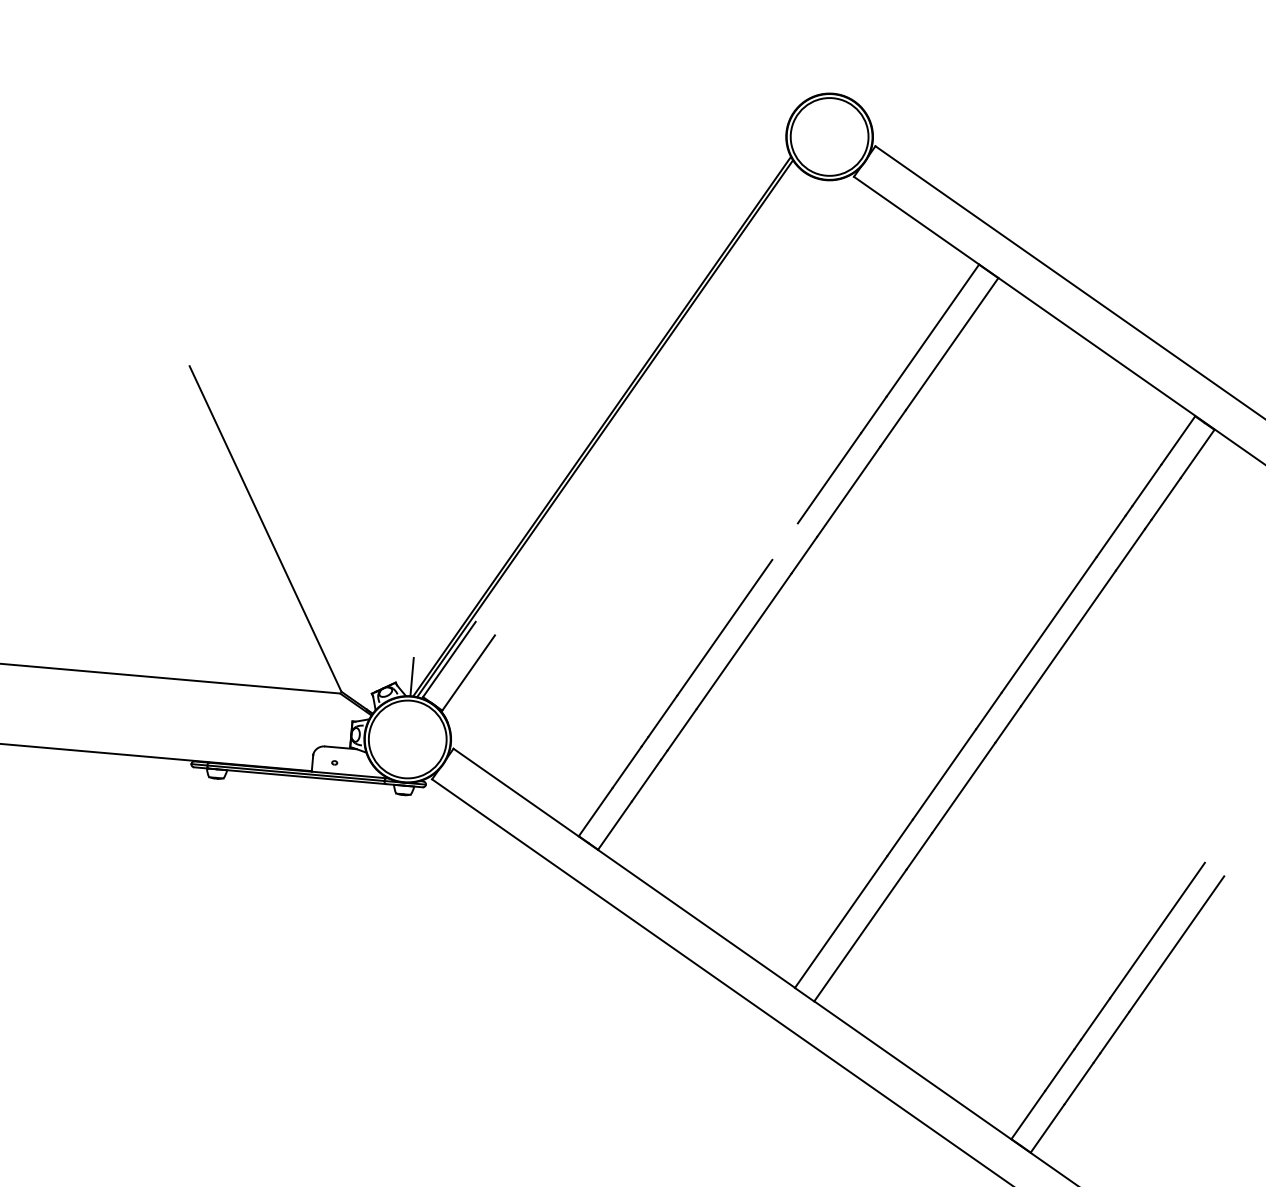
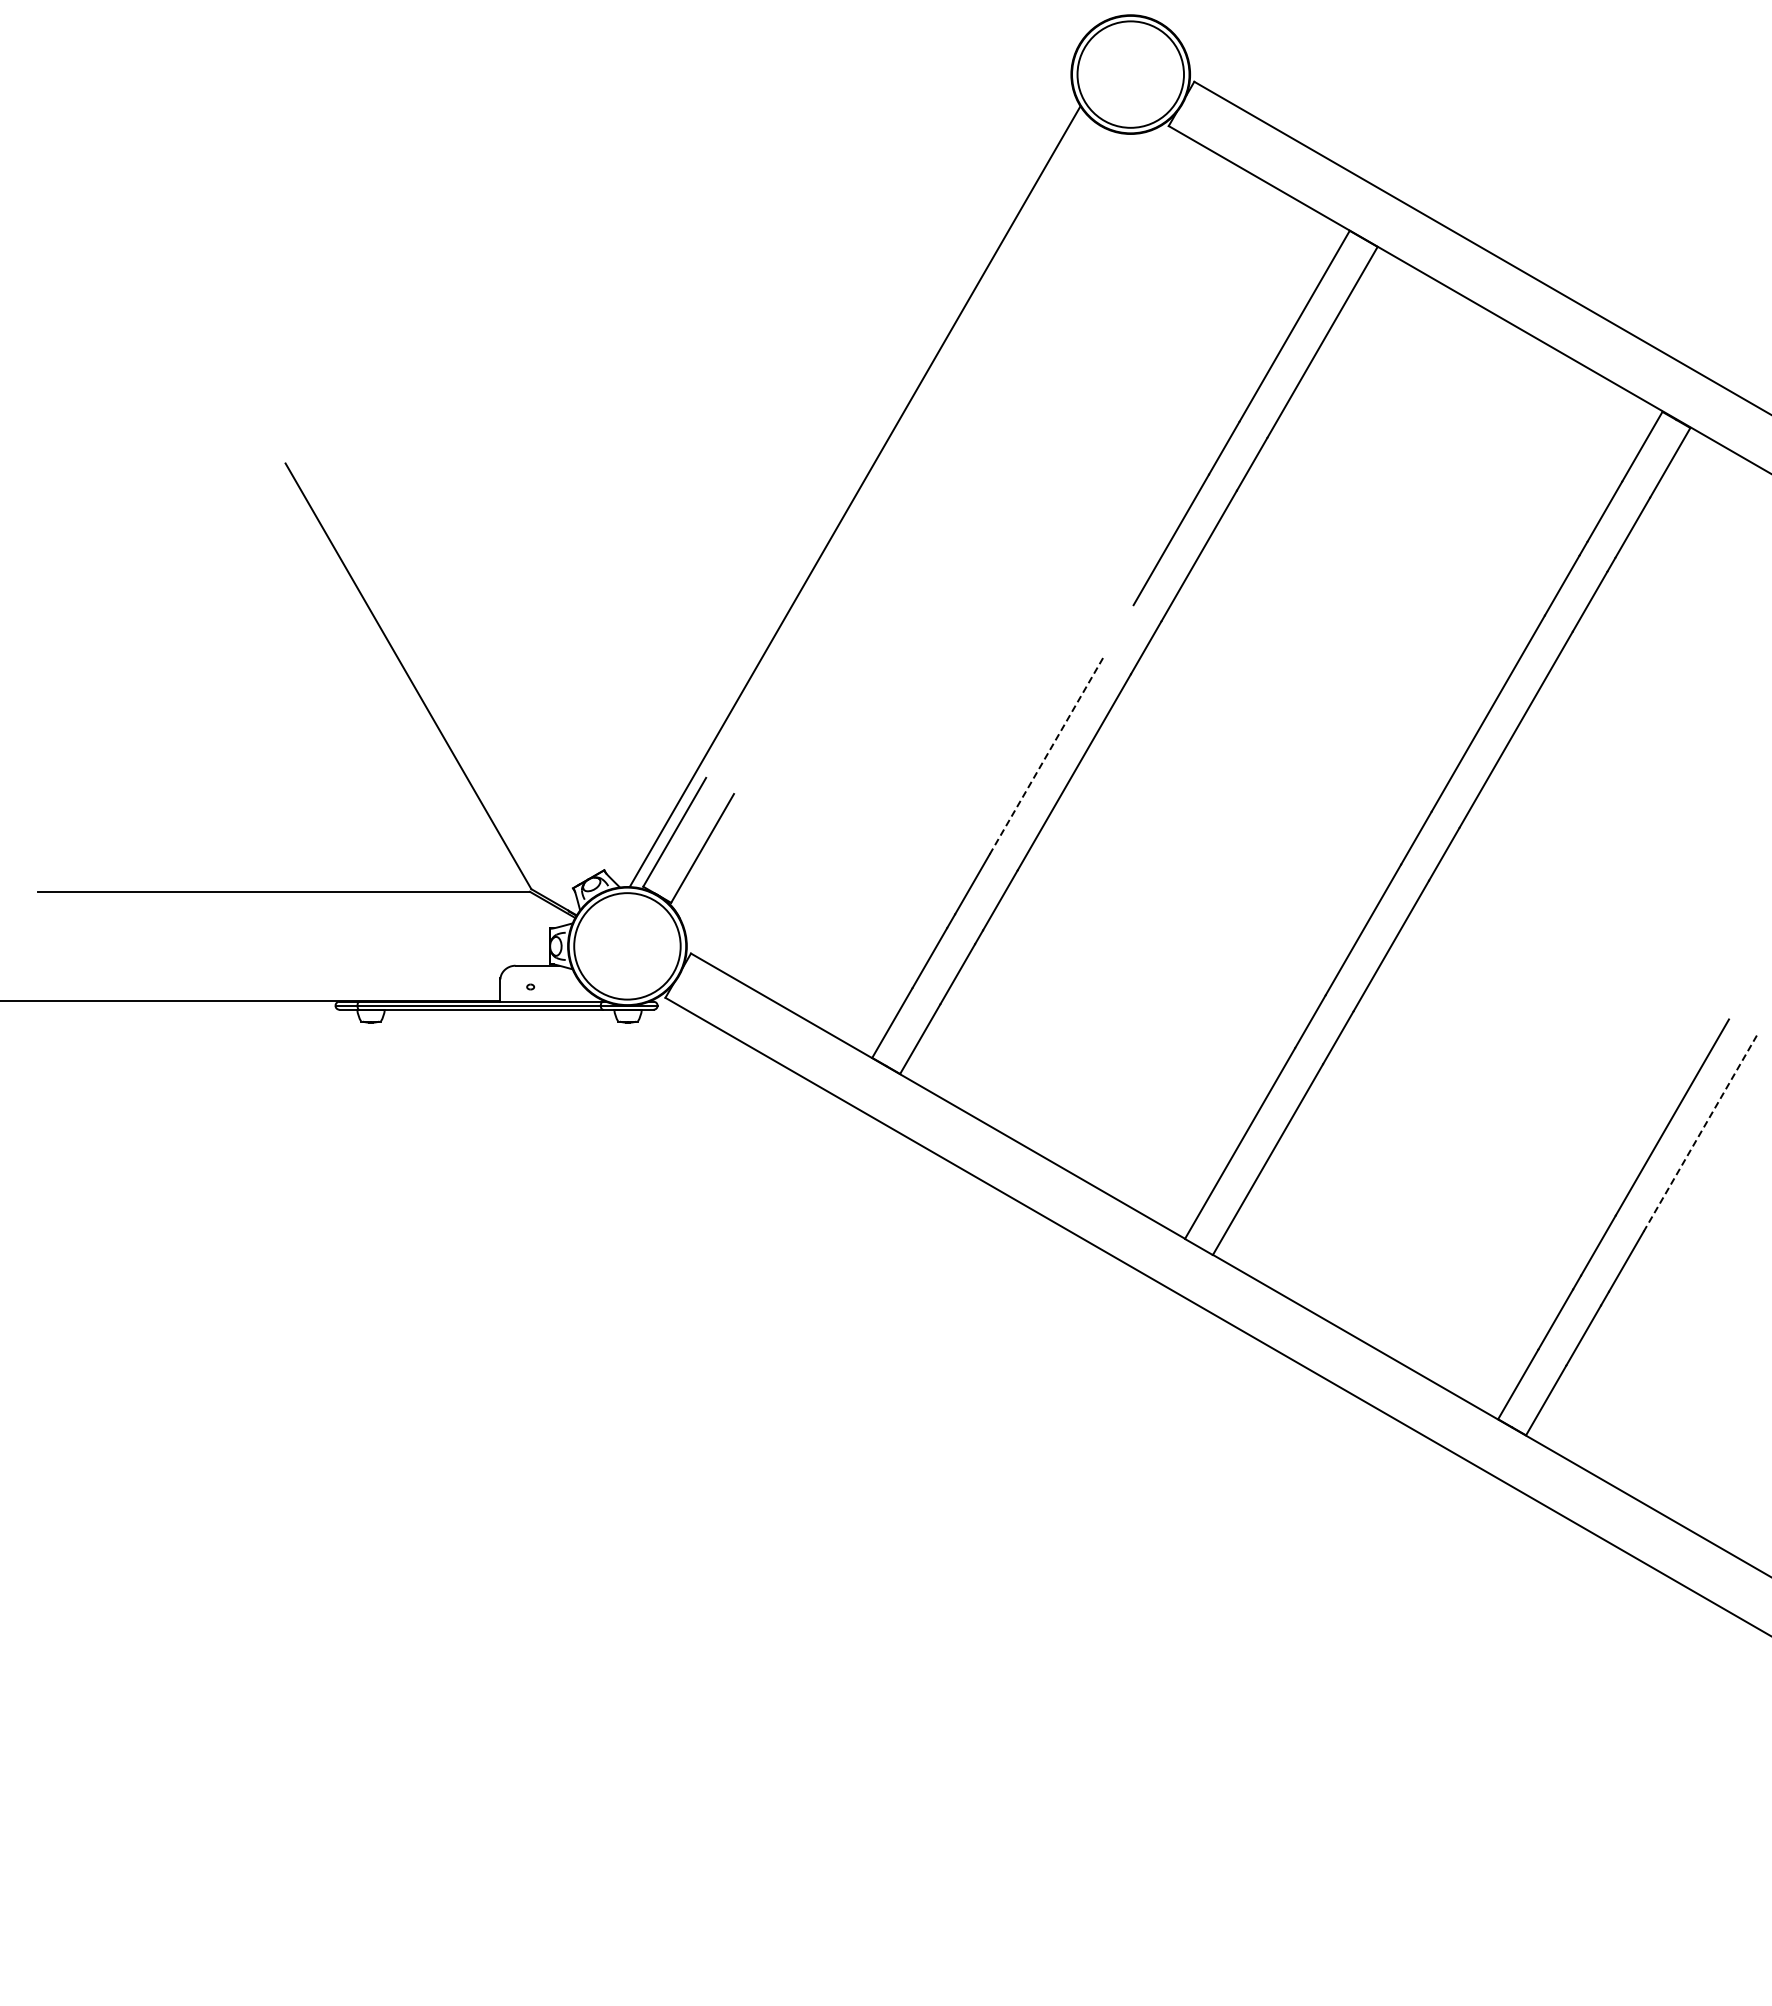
line: (605, 428) -> (859, 498), removed
line: (724, 627) -> (1046, 756), solid -> dashed
line: (411, 676) -> (625, 860), removed
line: (1176, 944) -> (1700, 1134), solid -> dashed

